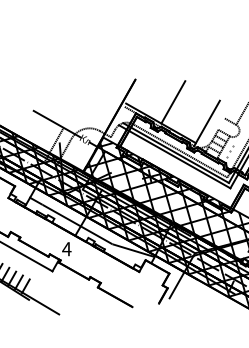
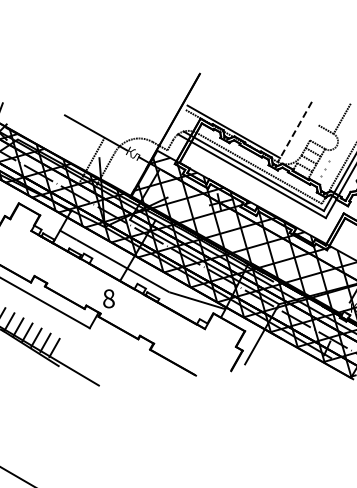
line: (173, 101) -> (250, 103), removed
line: (206, 123) -> (294, 132), solid -> dashed
text: (66, 248) -> (108, 298), 4 -> 8

